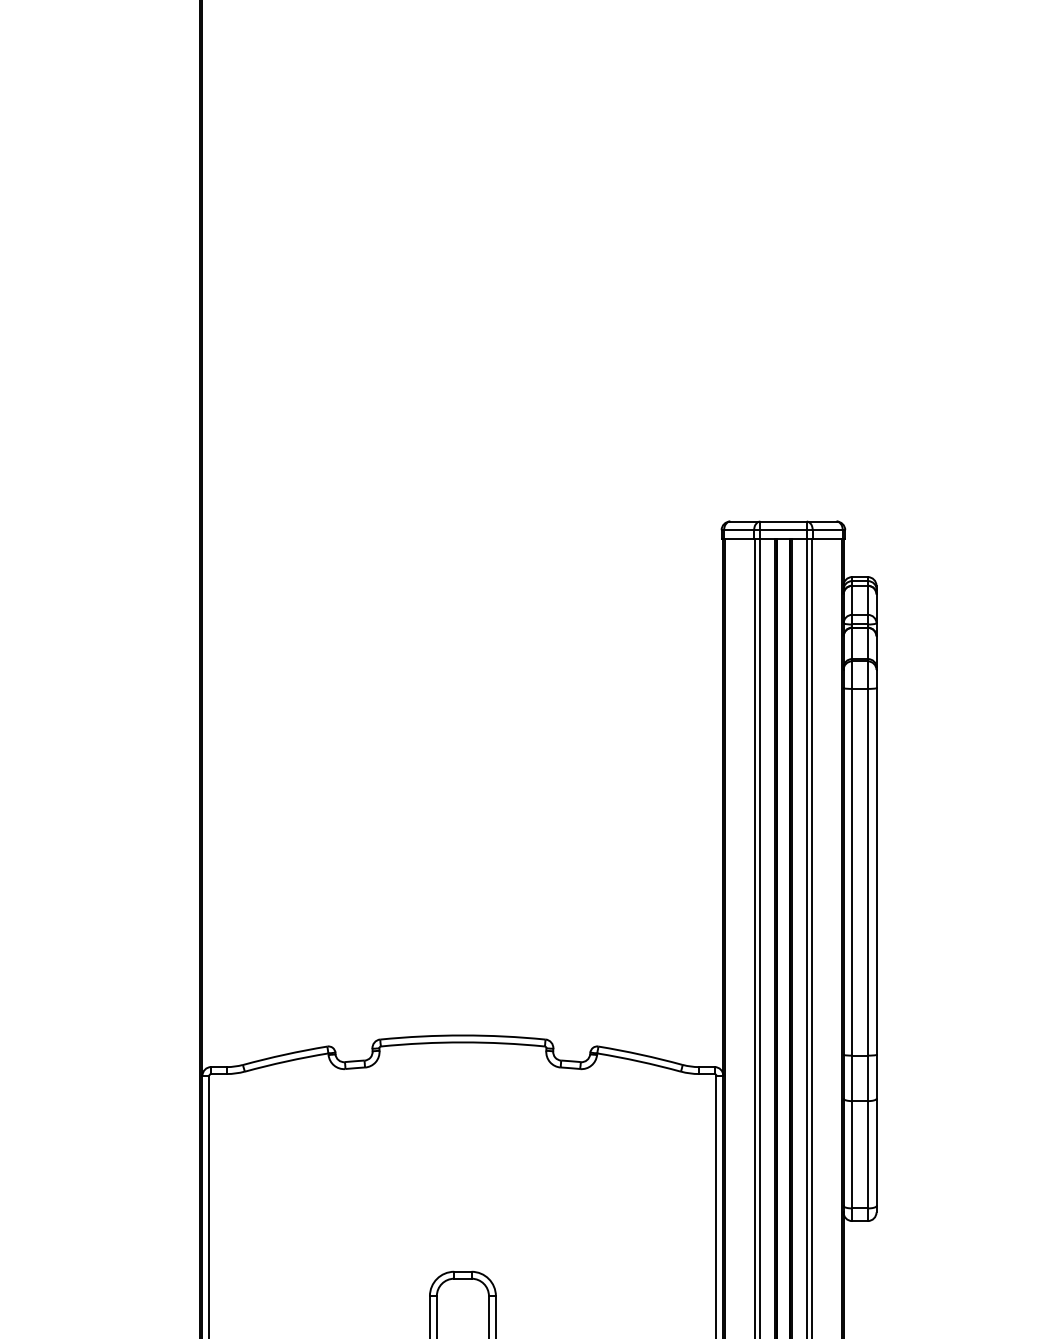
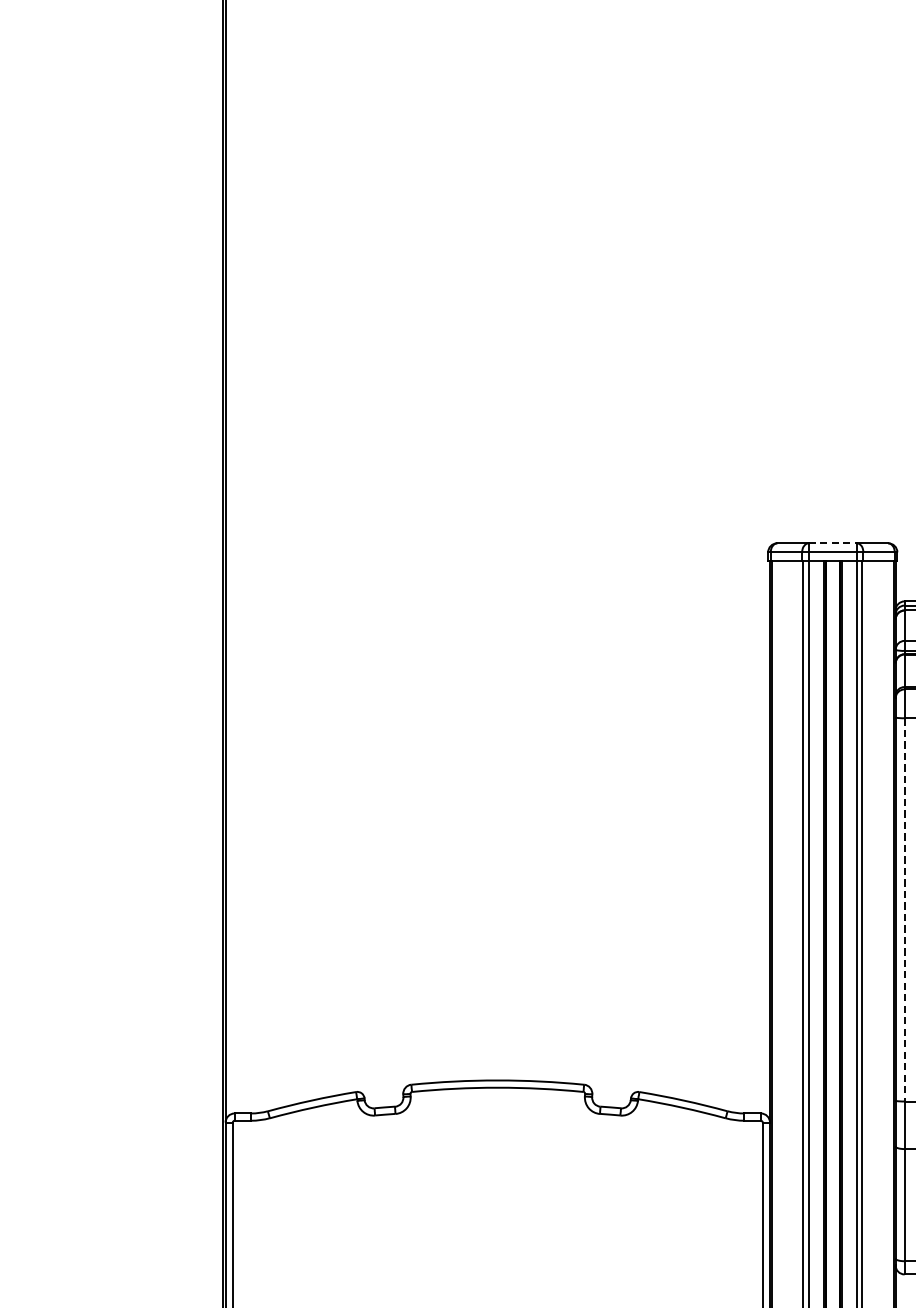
line: (784, 521) -> (833, 543), solid -> dashed
line: (852, 872) -> (904, 910), solid -> dashed

